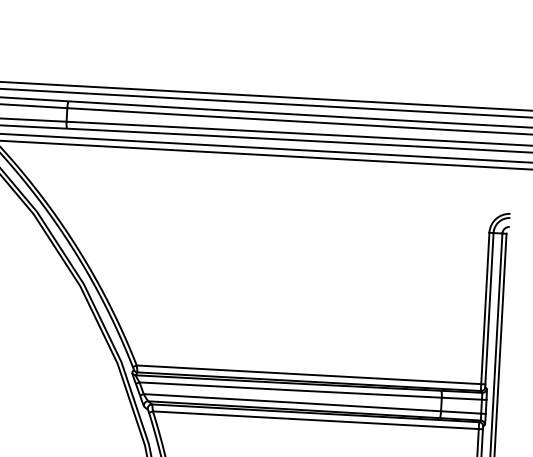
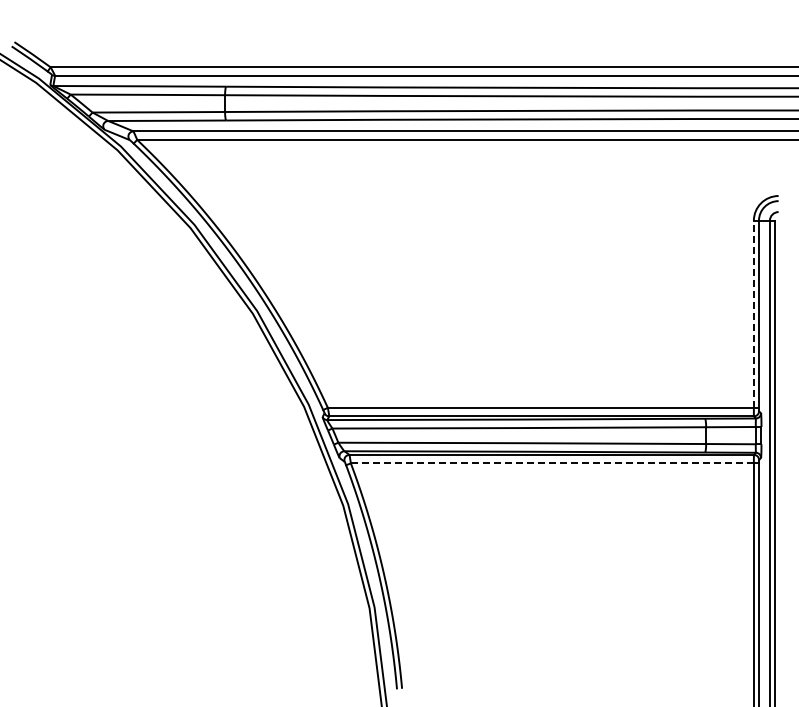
line: (485, 308) -> (753, 314), solid -> dashed
line: (315, 420) -> (551, 463), solid -> dashed

